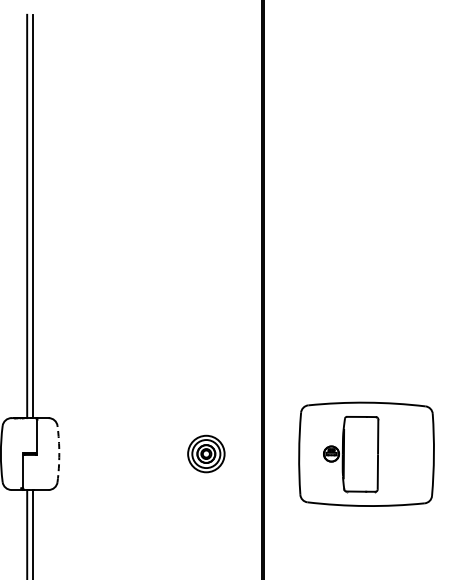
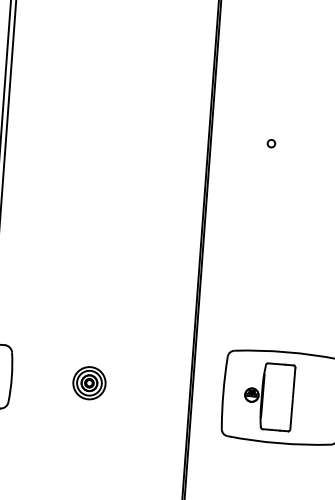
circle: (332, 168) -> (271, 143), added
part: (206, 453) -> (89, 382), moved
arc: (59, 454) -> (11, 377), dashed -> solid

